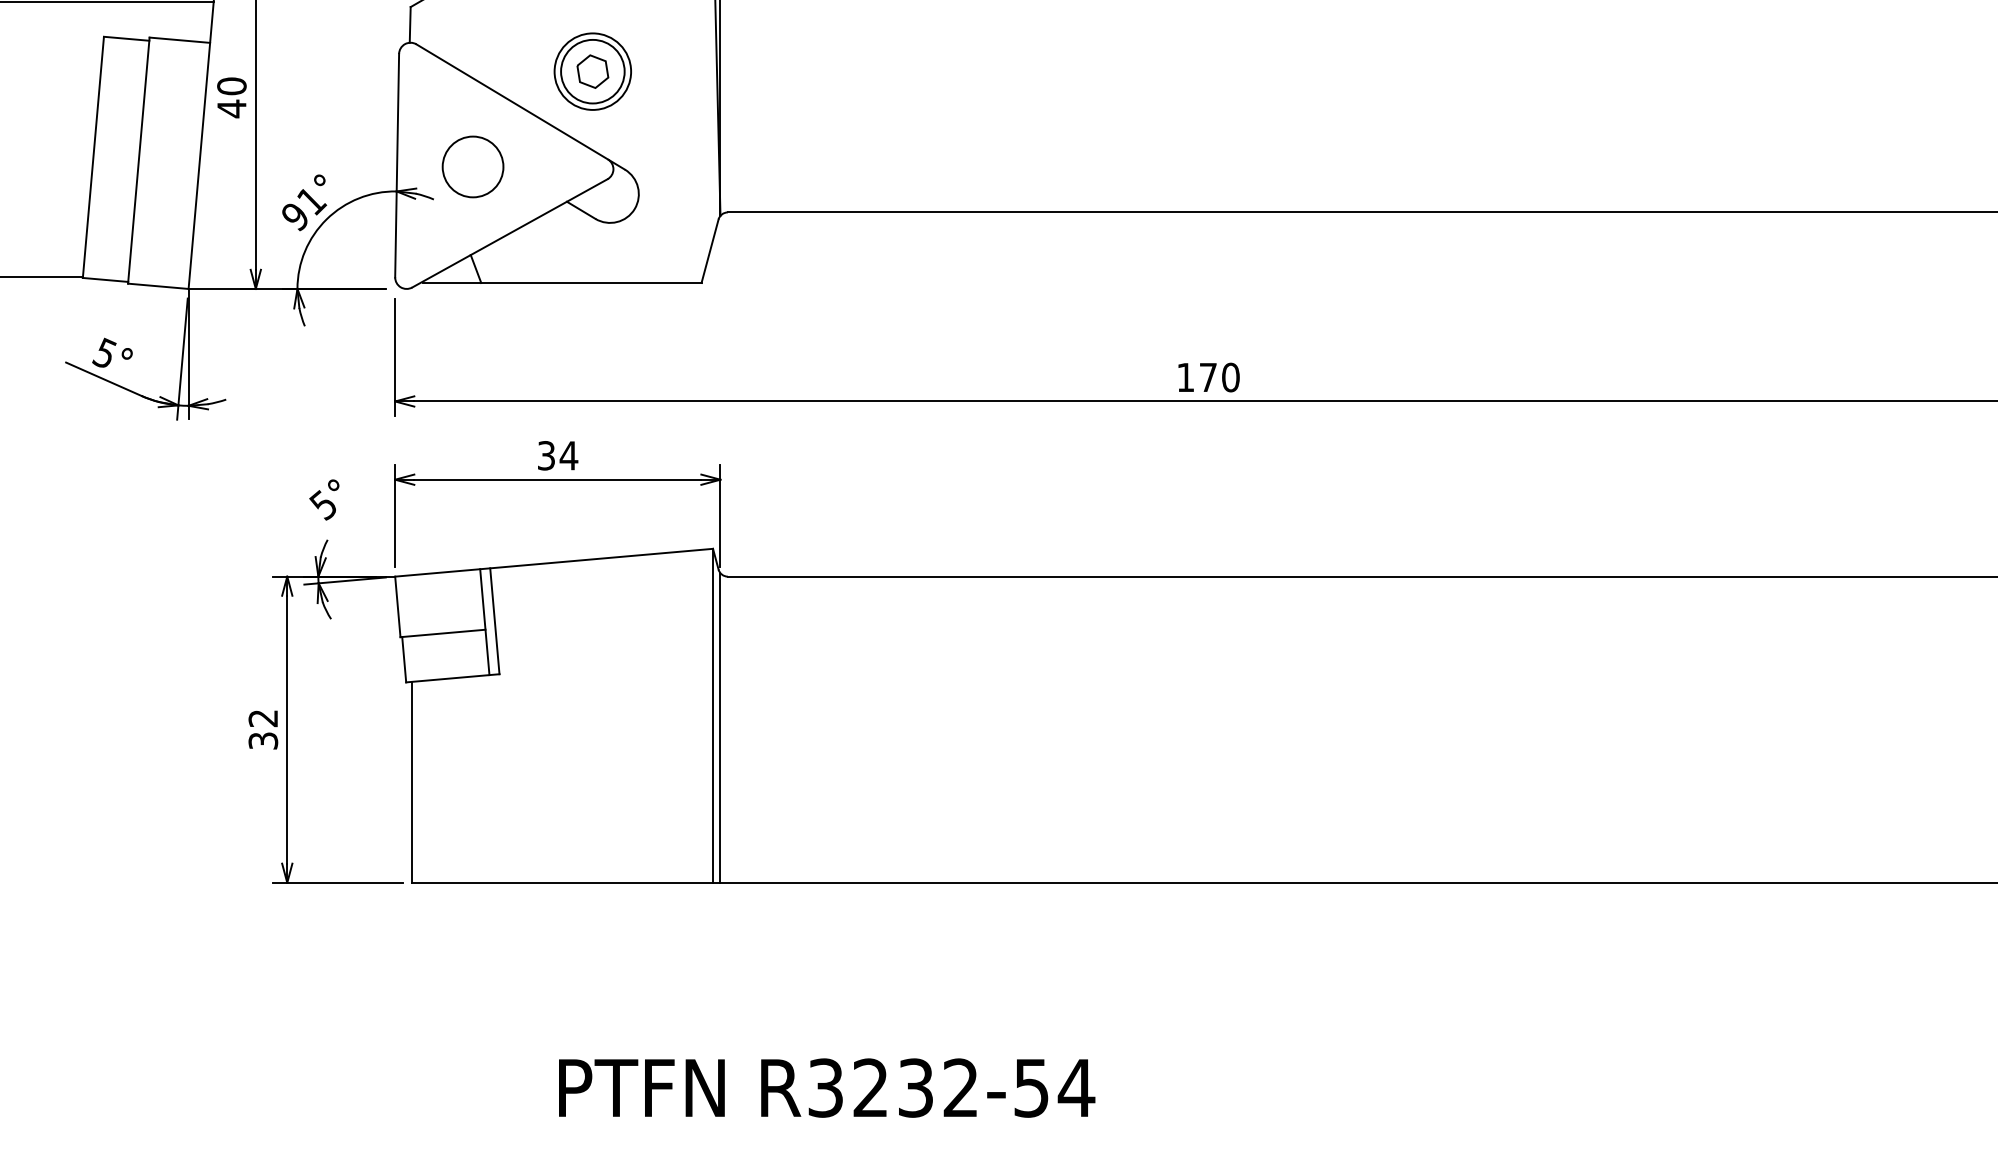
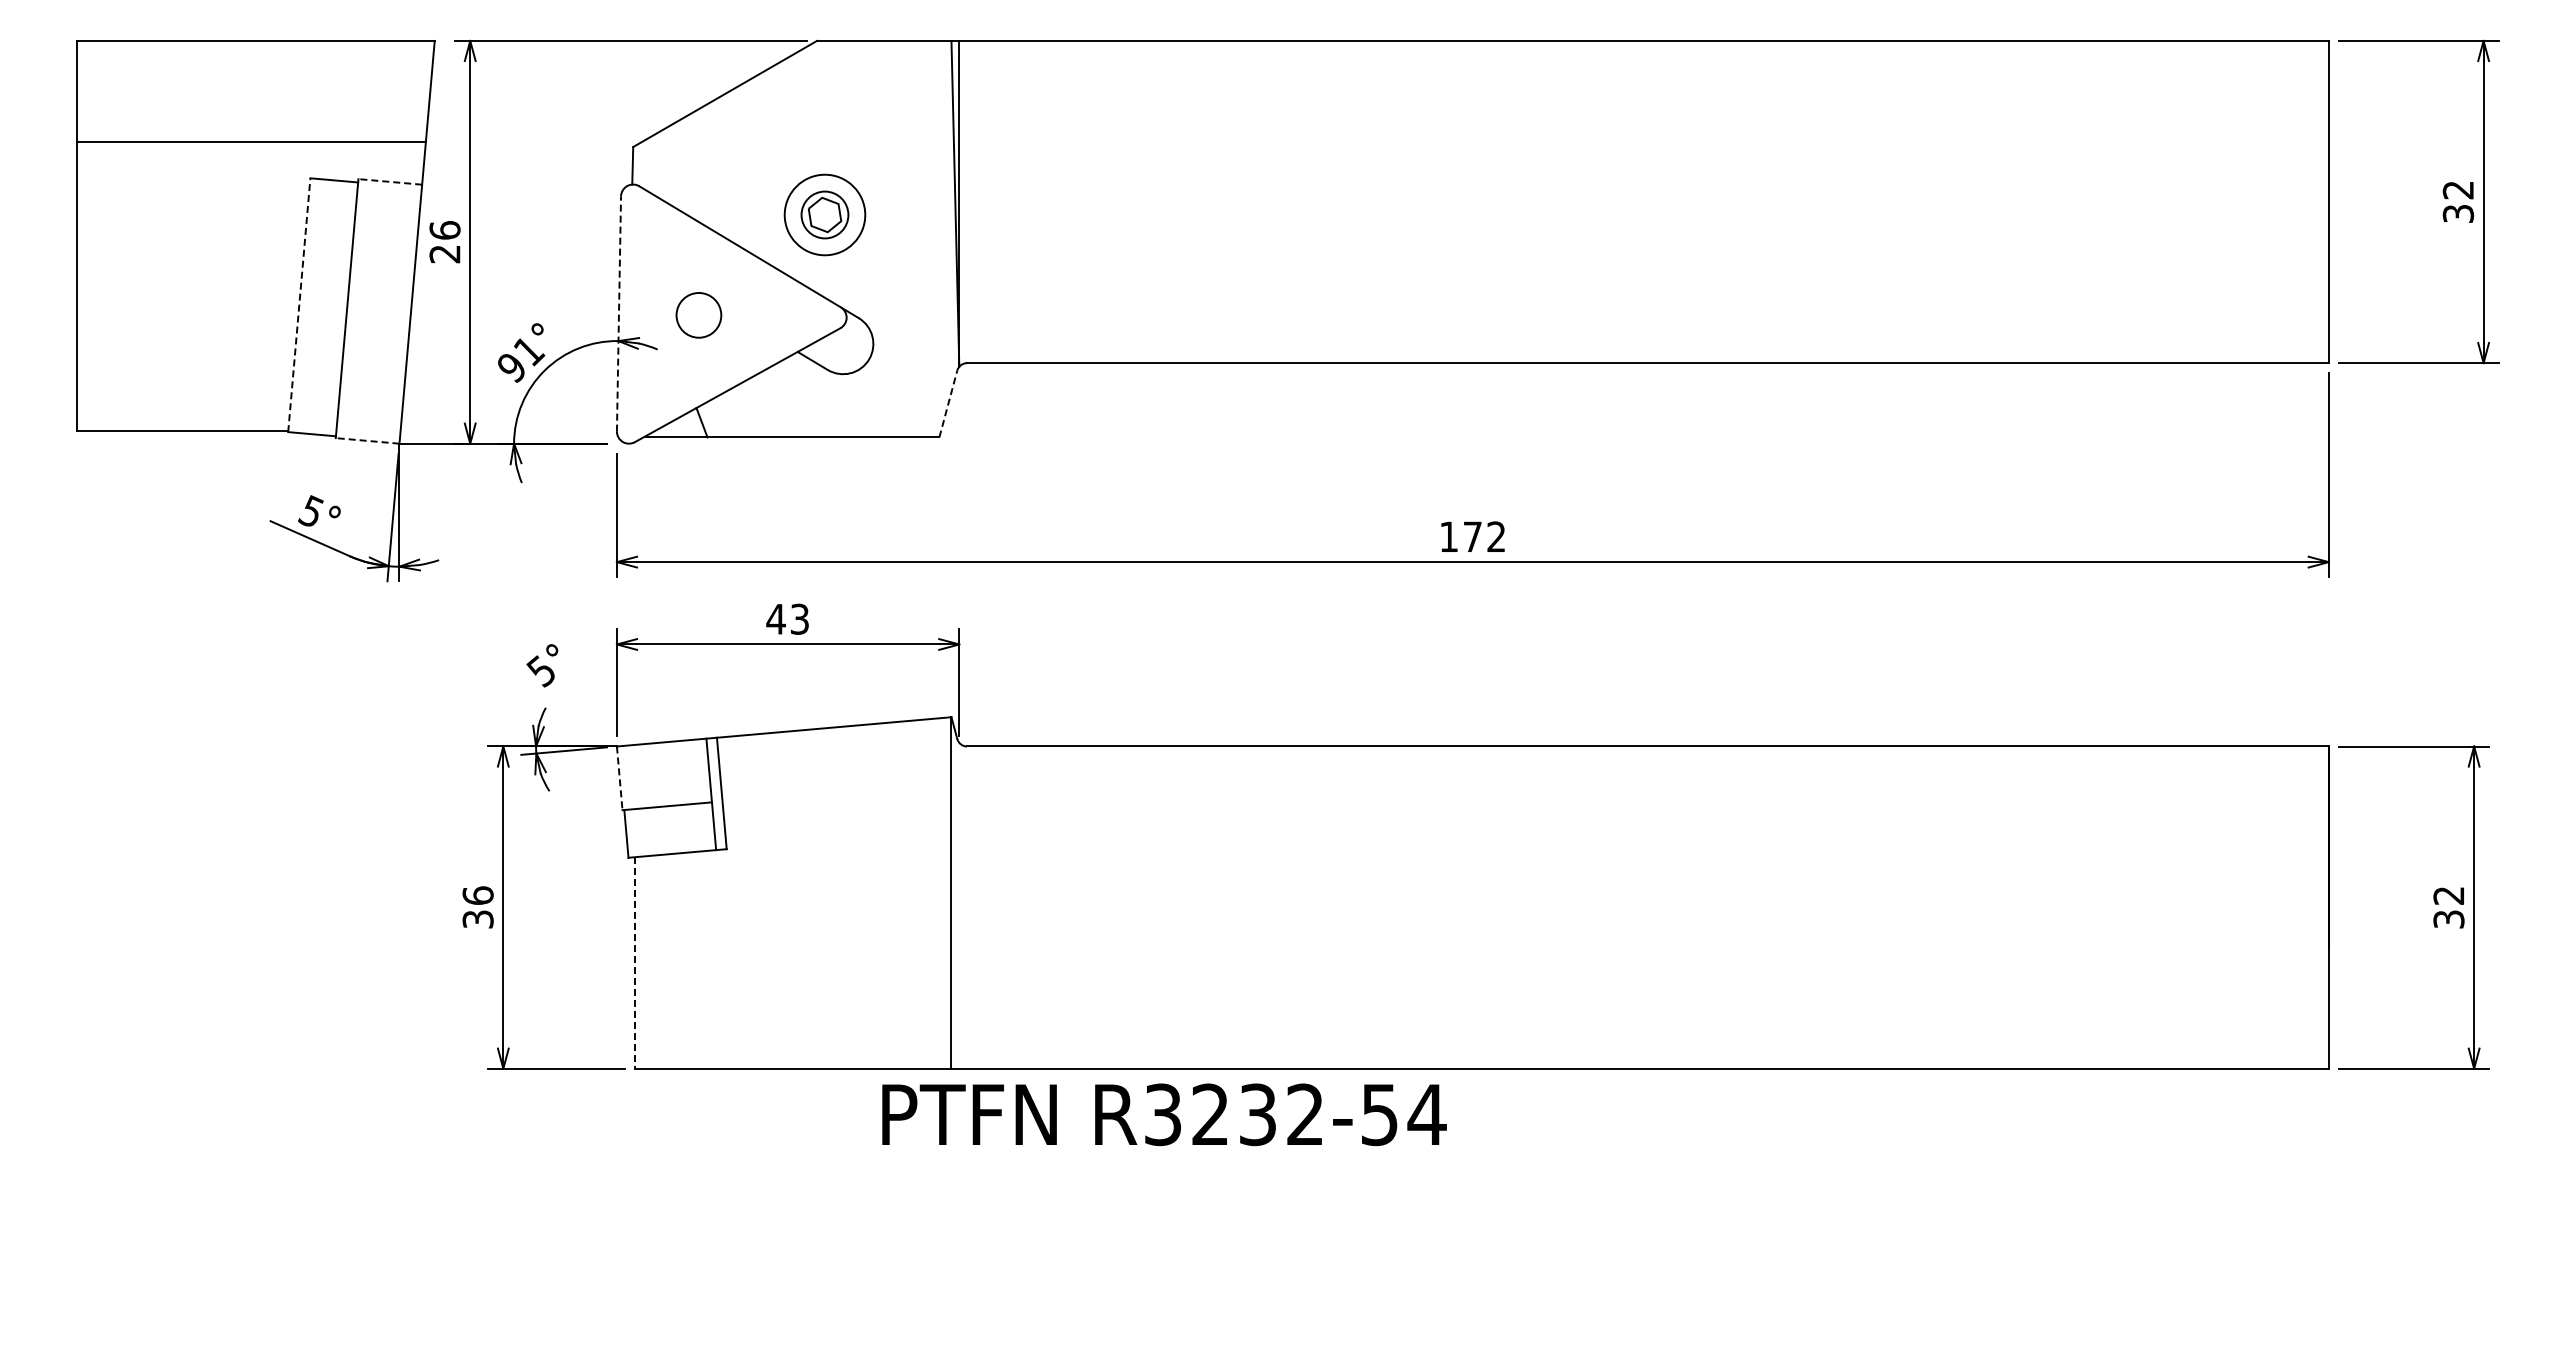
line: (180, 39) -> (390, 181), solid -> dashed
circle: (592, 71) -> (824, 214), size x0.7
text: (231, 97) -> (444, 242), 40 -> 26
line: (93, 156) -> (299, 304), solid -> dashed
line: (396, 166) -> (618, 314), solid -> dashed
circle: (472, 167) -> (698, 315), size x0.7
line: (710, 251) -> (948, 404), solid -> dashed
line: (158, 285) -> (367, 440), solid -> dashed
text: (1230, 377) -> (1496, 536), 170 -> 172
text: (557, 455) -> (787, 618), 34 -> 43
line: (397, 607) -> (619, 778), solid -> dashed
text: (262, 718) -> (477, 895), 32 -> 36
line: (720, 727) -> (959, 905), removed
line: (412, 781) -> (635, 962), solid -> dashed
text: (827, 1087) -> (1164, 1114), moved

